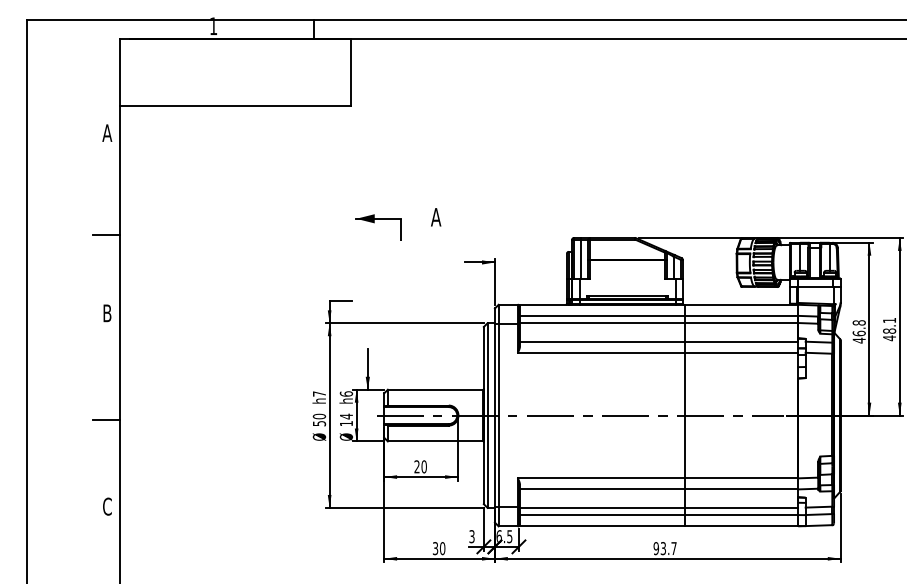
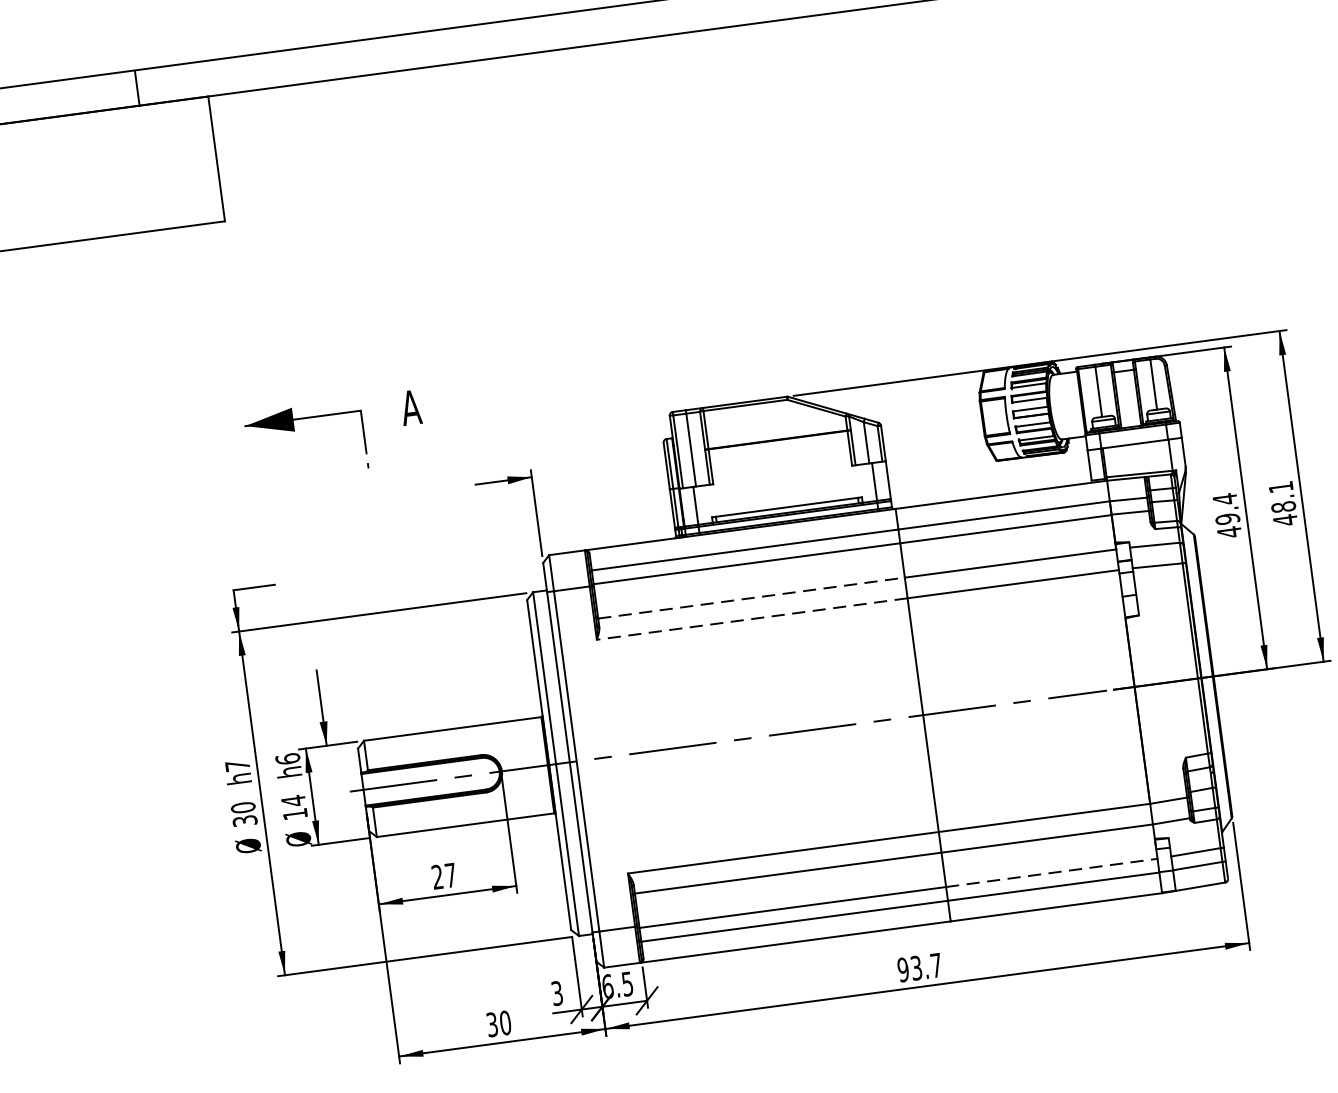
part: (378, 227) -> (306, 441), size x1.4
text: (858, 328) -> (1225, 509), 46.8 -> 49.4
line: (602, 341) -> (751, 597), solid -> dashed
line: (600, 352) -> (750, 618), solid -> dashed
text: (318, 423) -> (243, 820), 50 -> 30
text: (423, 466) -> (449, 874), 20 -> 27
line: (741, 507) -> (1051, 872), solid -> dashed

